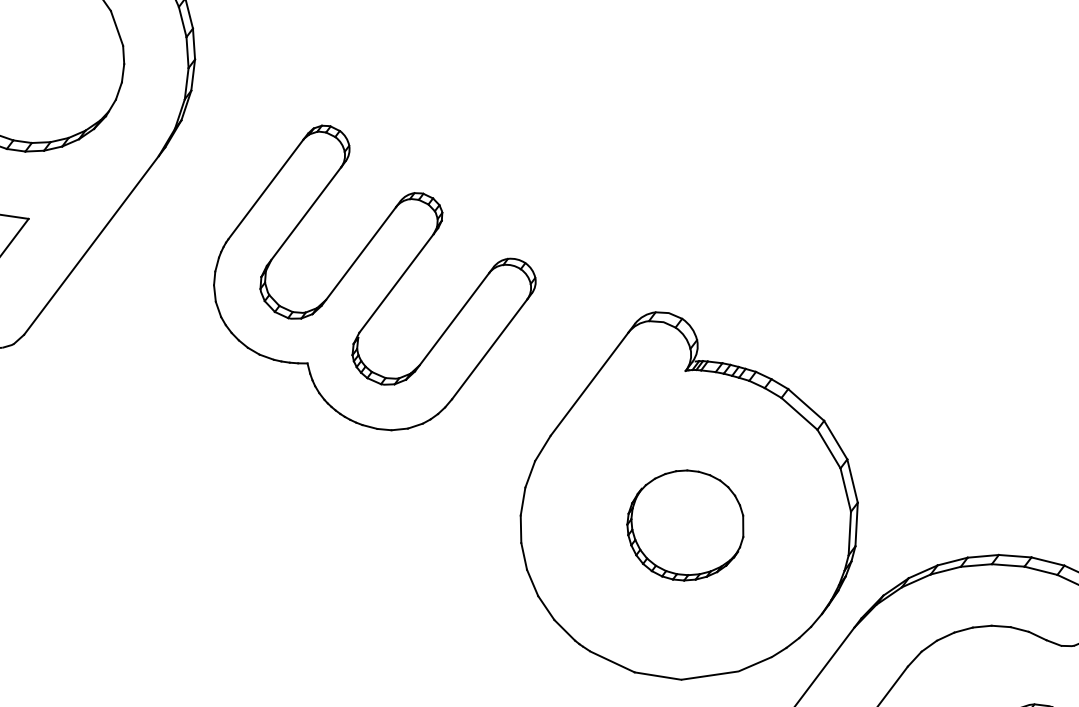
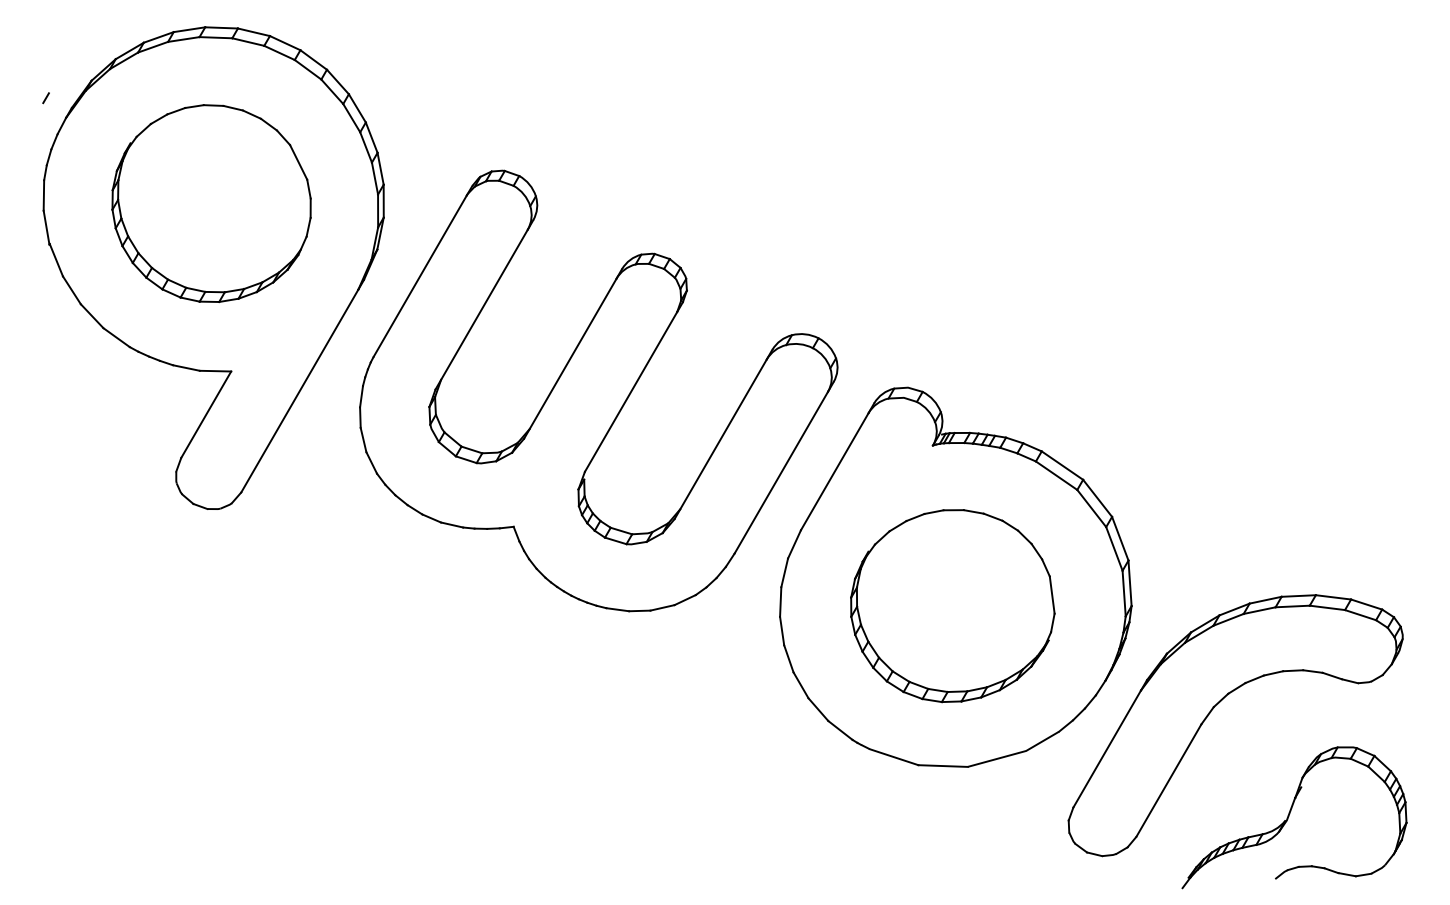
part: (374, 279) -> (598, 390), size x1.43
part: (685, 525) -> (952, 606), size x1.67

